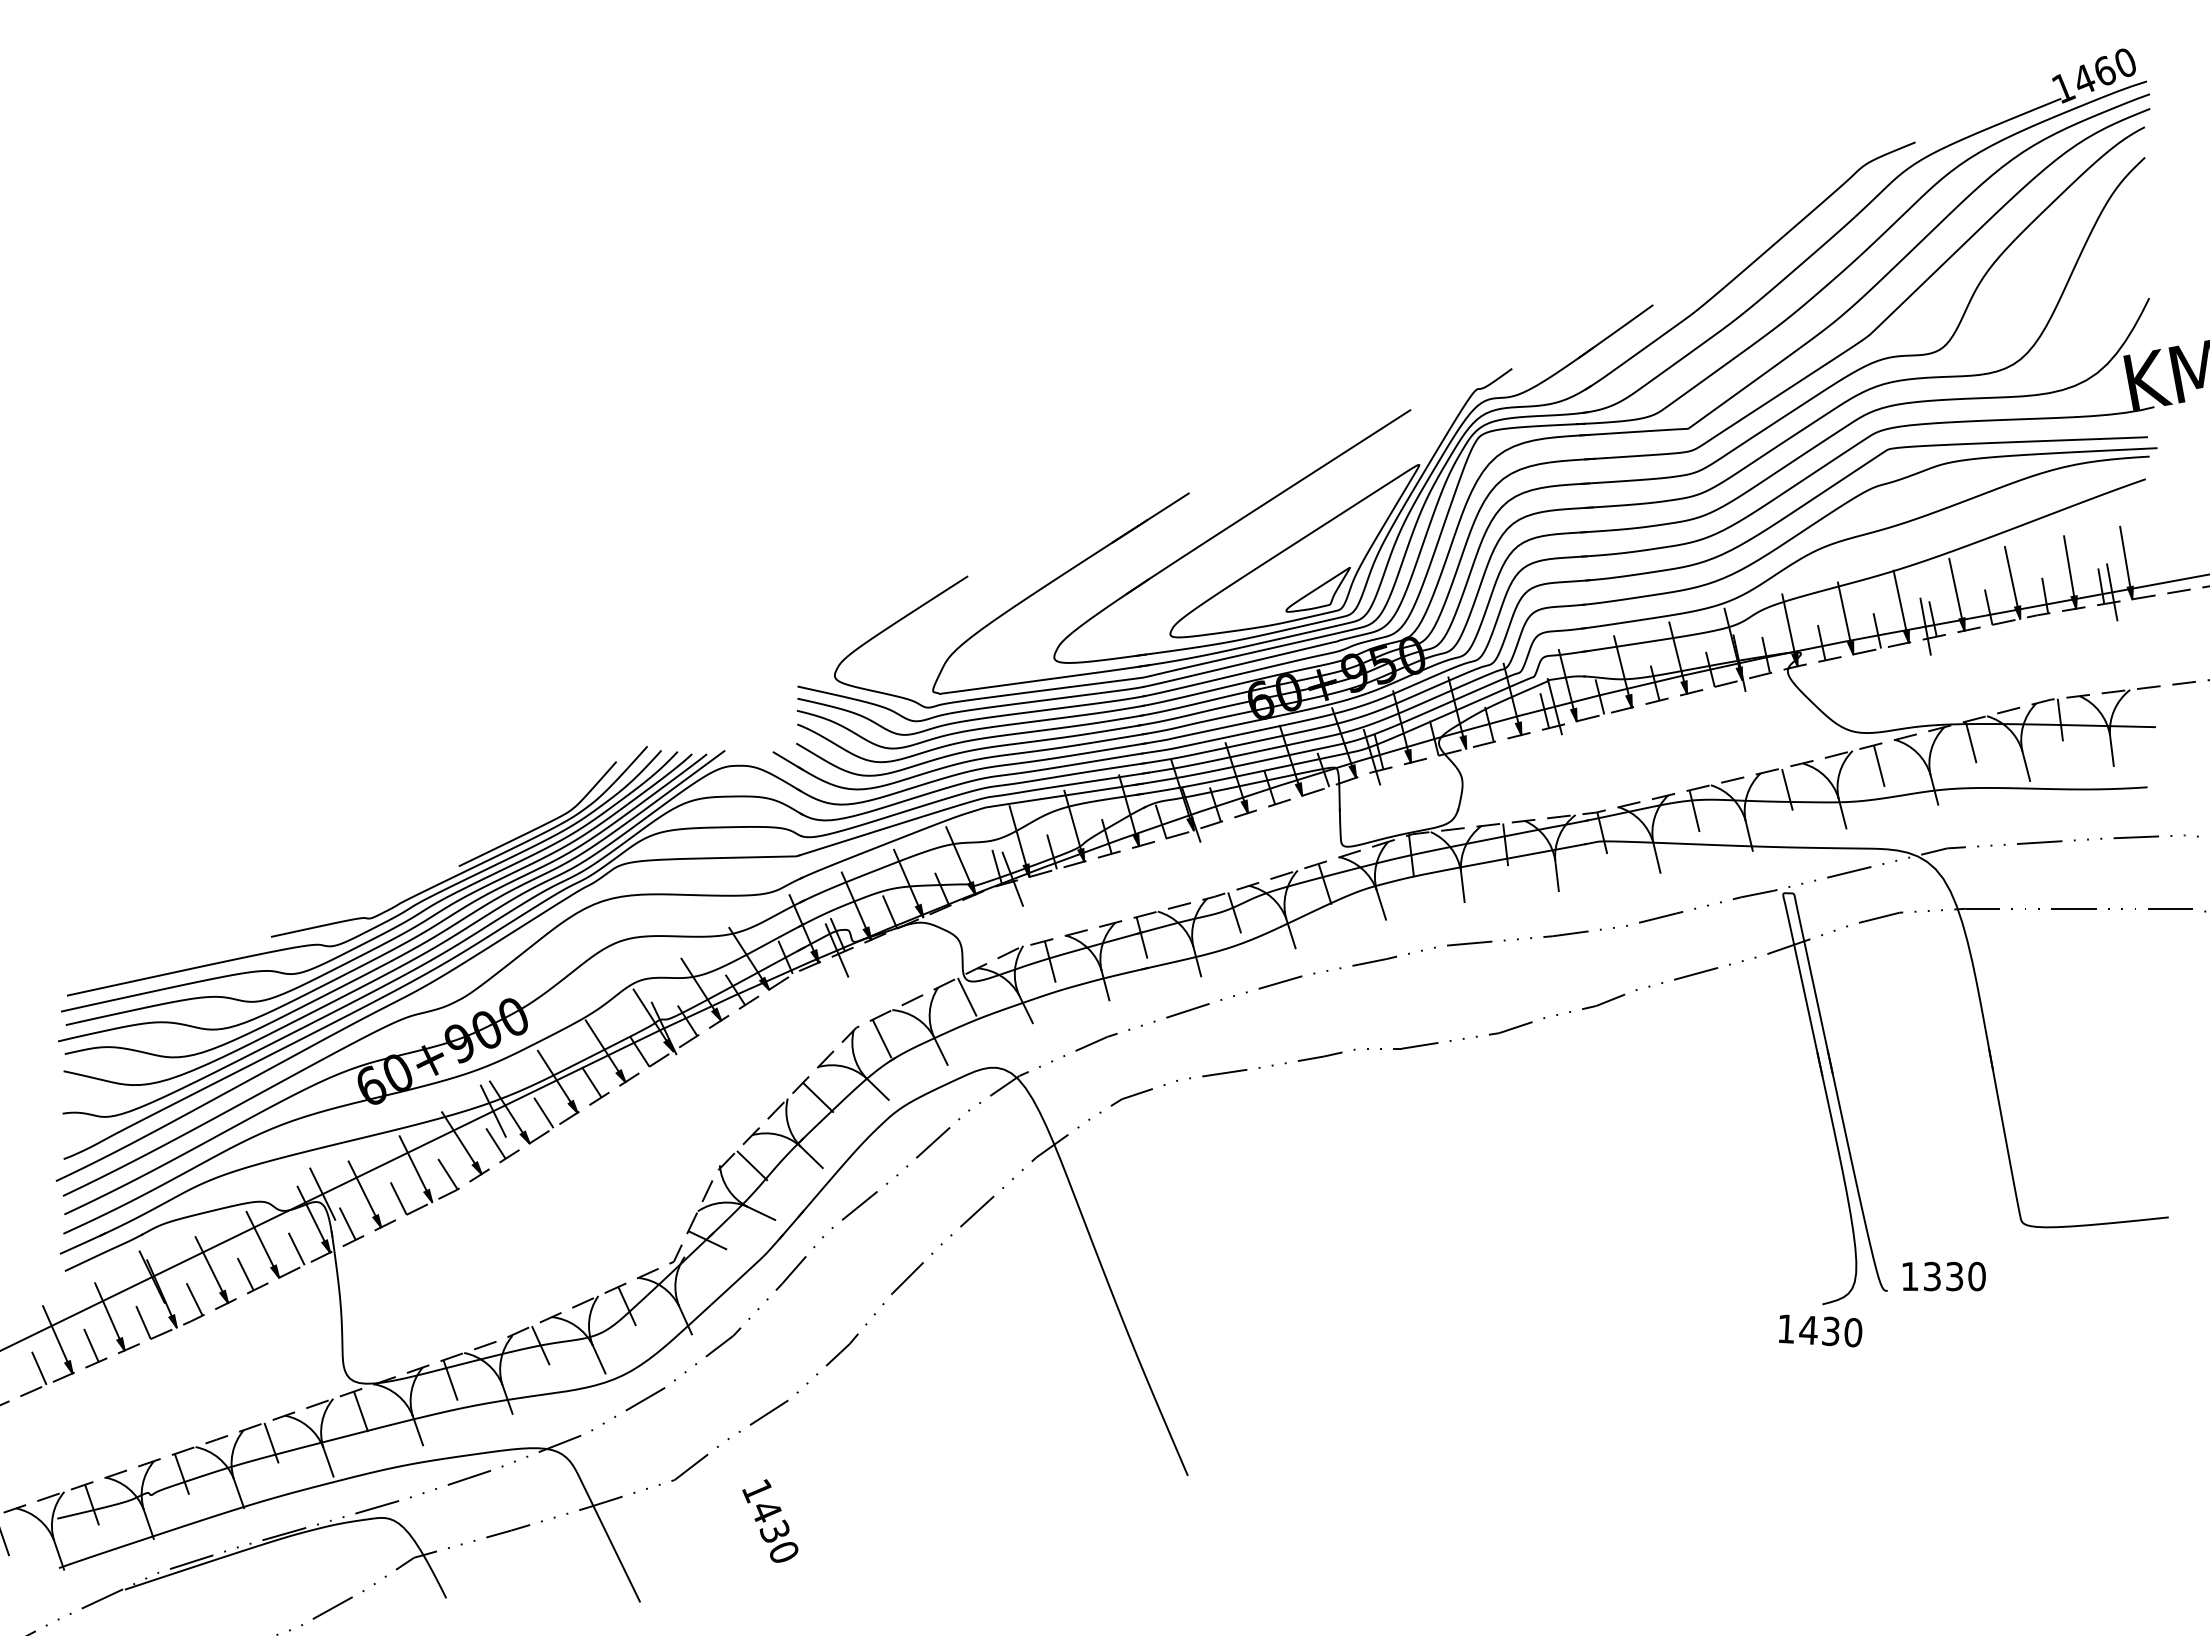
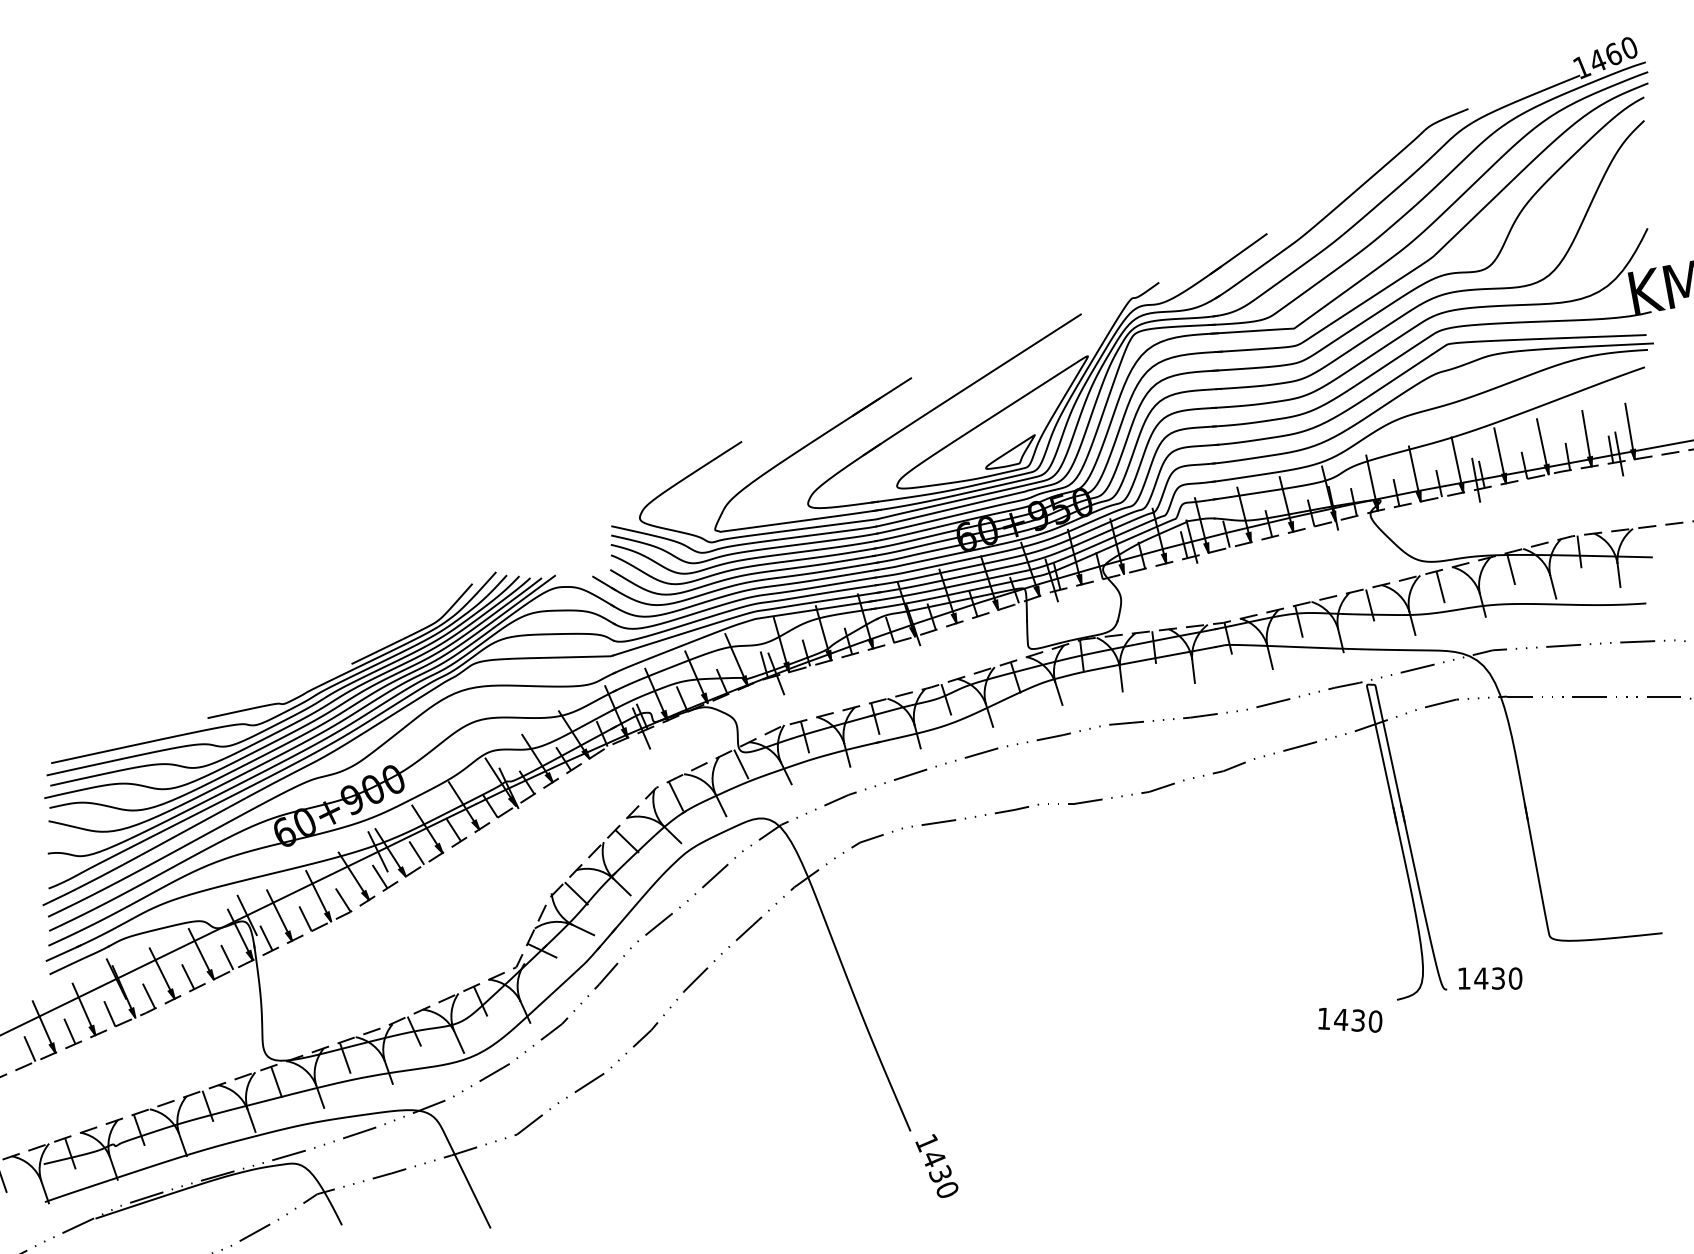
text: (1932, 1276) -> (1481, 978), 1330 -> 1430
text: (1820, 1330) -> (1350, 1019), moved
text: (770, 1520) -> (937, 1165), moved

